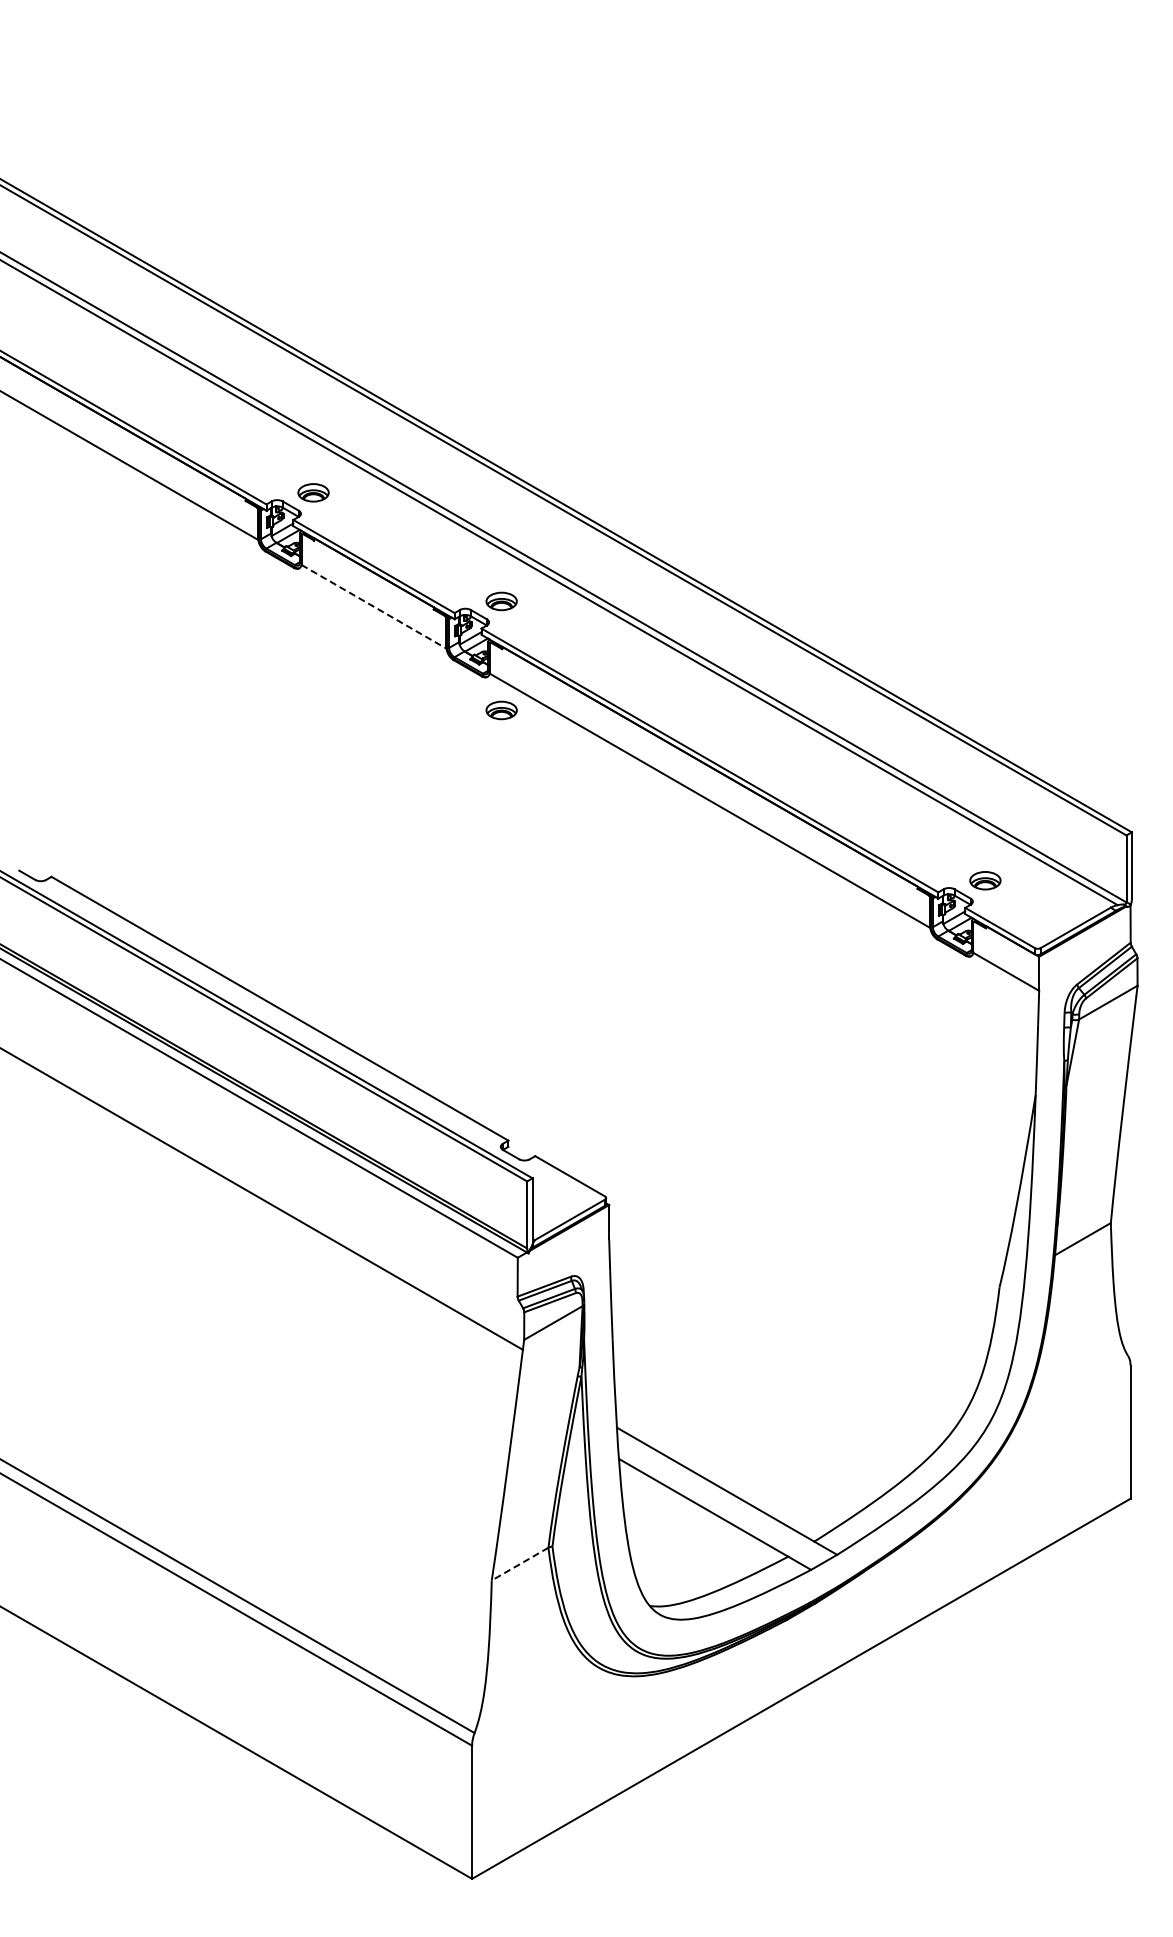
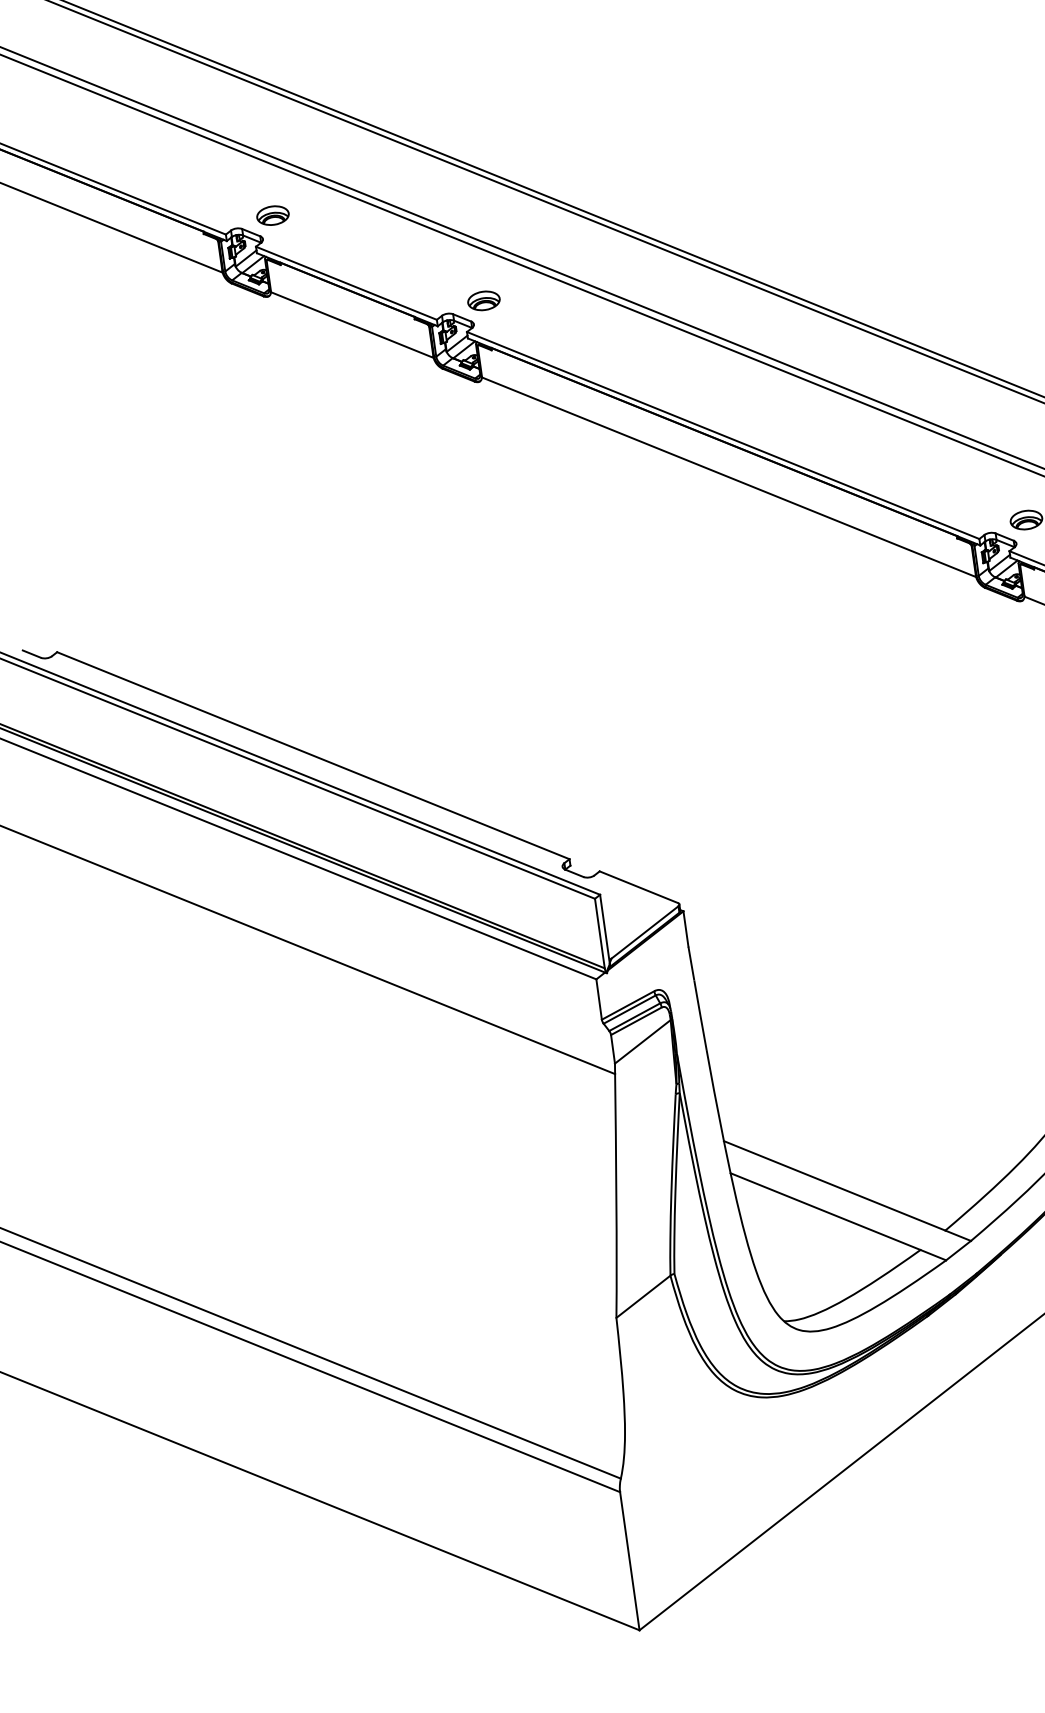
line: (374, 606) -> (352, 324), dashed -> solid
part: (501, 710) -> (499, 414), removed
line: (520, 1564) -> (643, 1297), dashed -> solid

